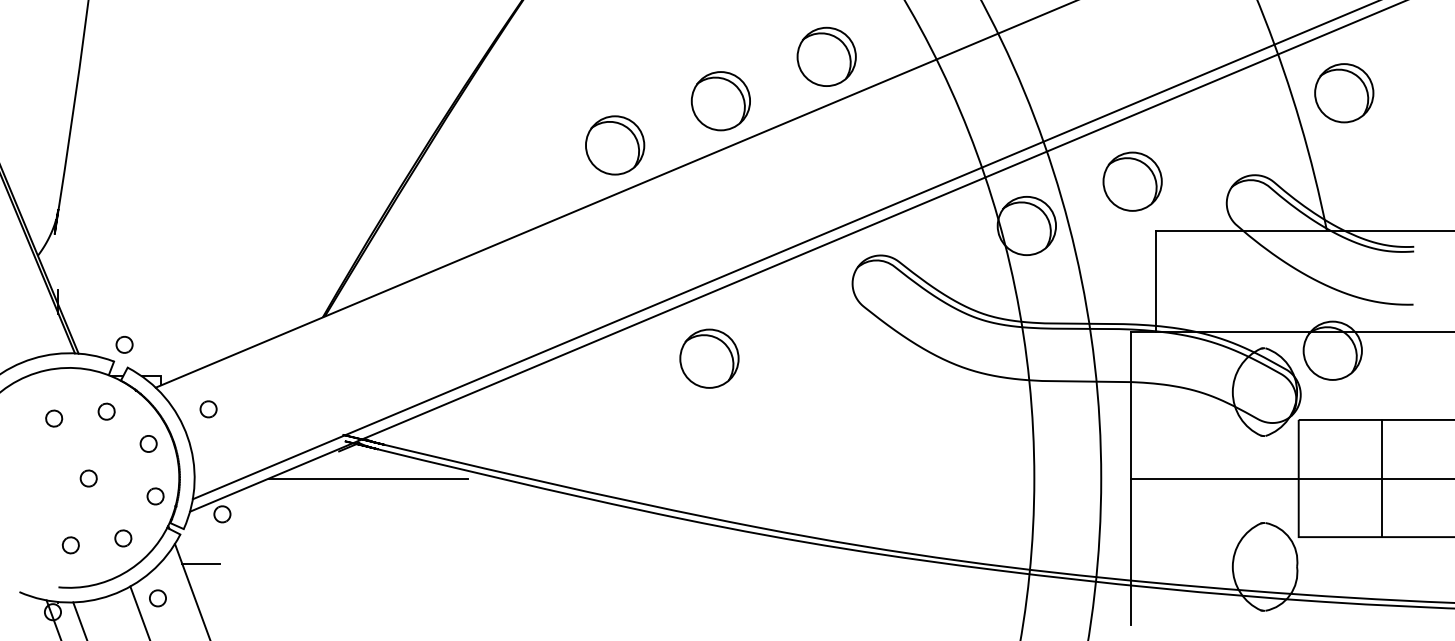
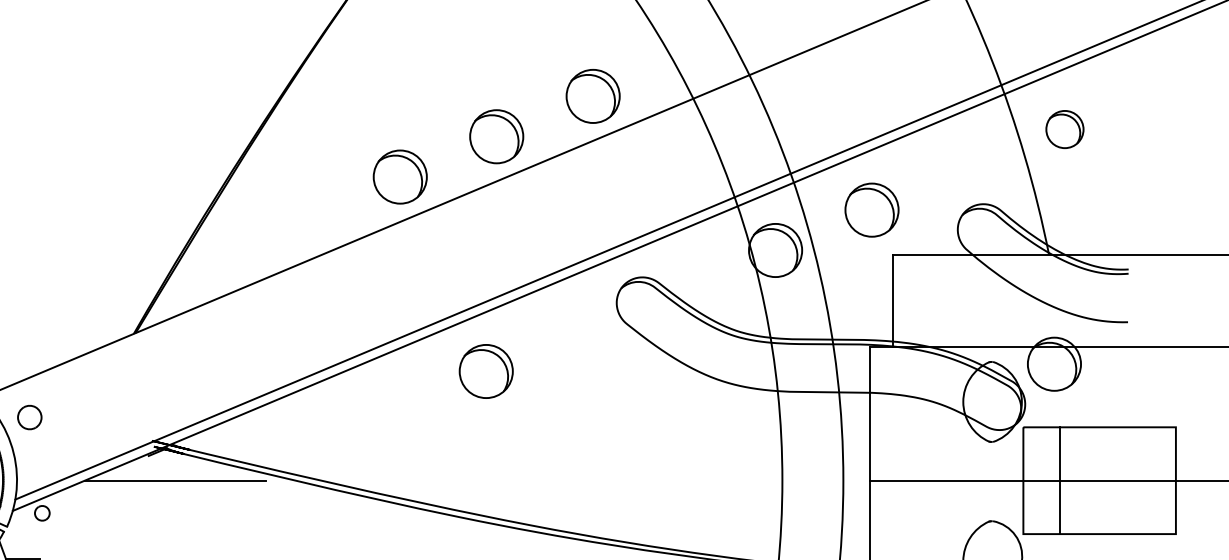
part: (1344, 93) -> (1065, 129), size x0.7
part: (208, 409) -> (29, 417), size x1.6
line: (1382, 478) -> (1060, 480), moved

